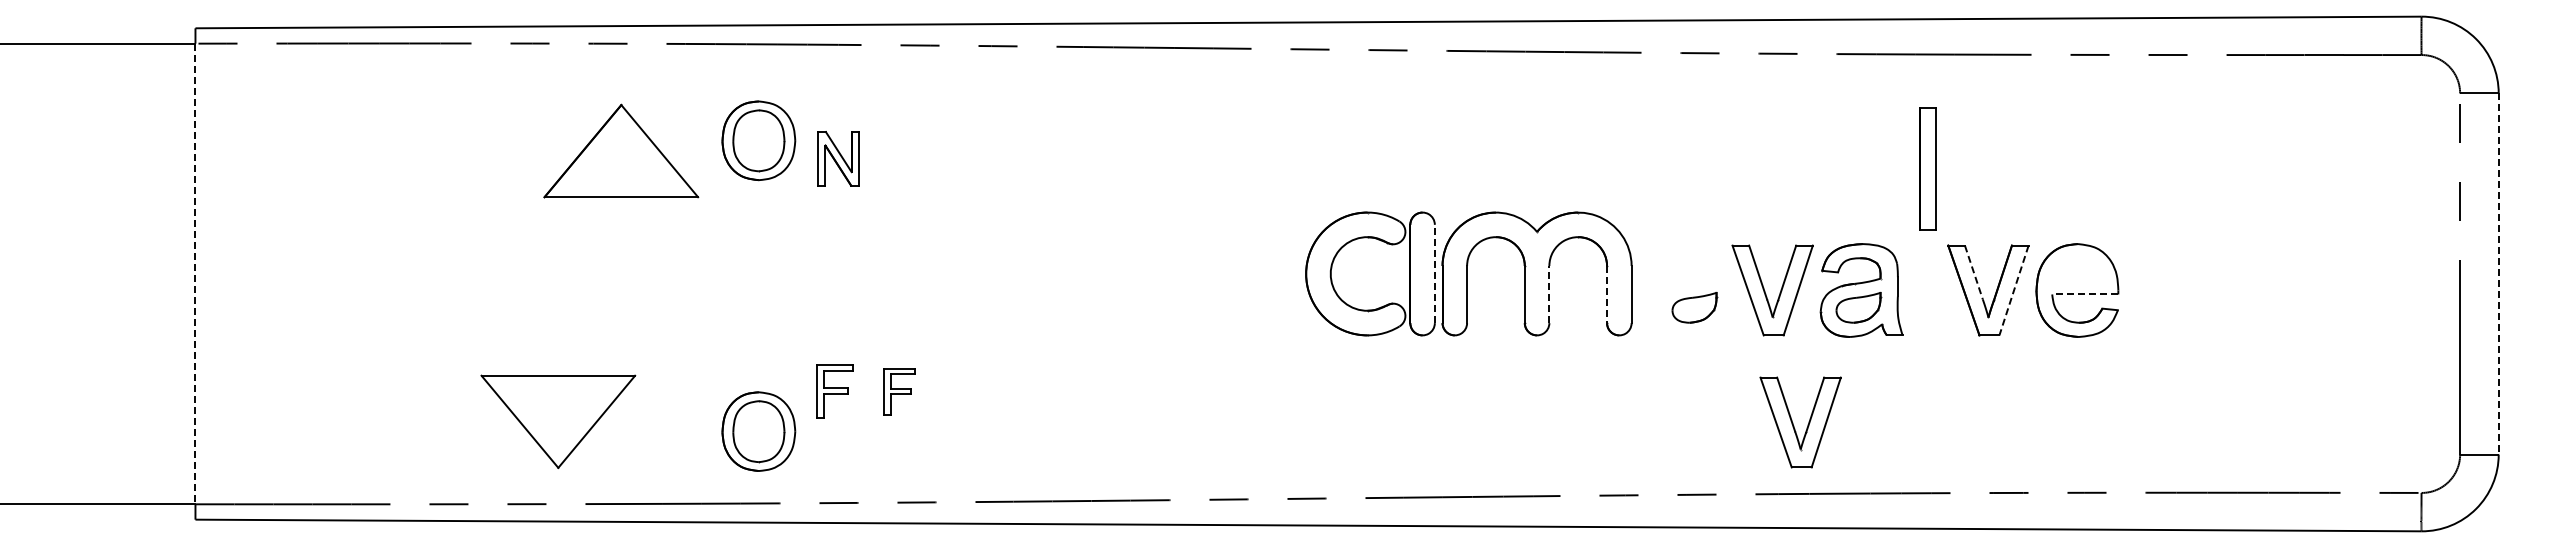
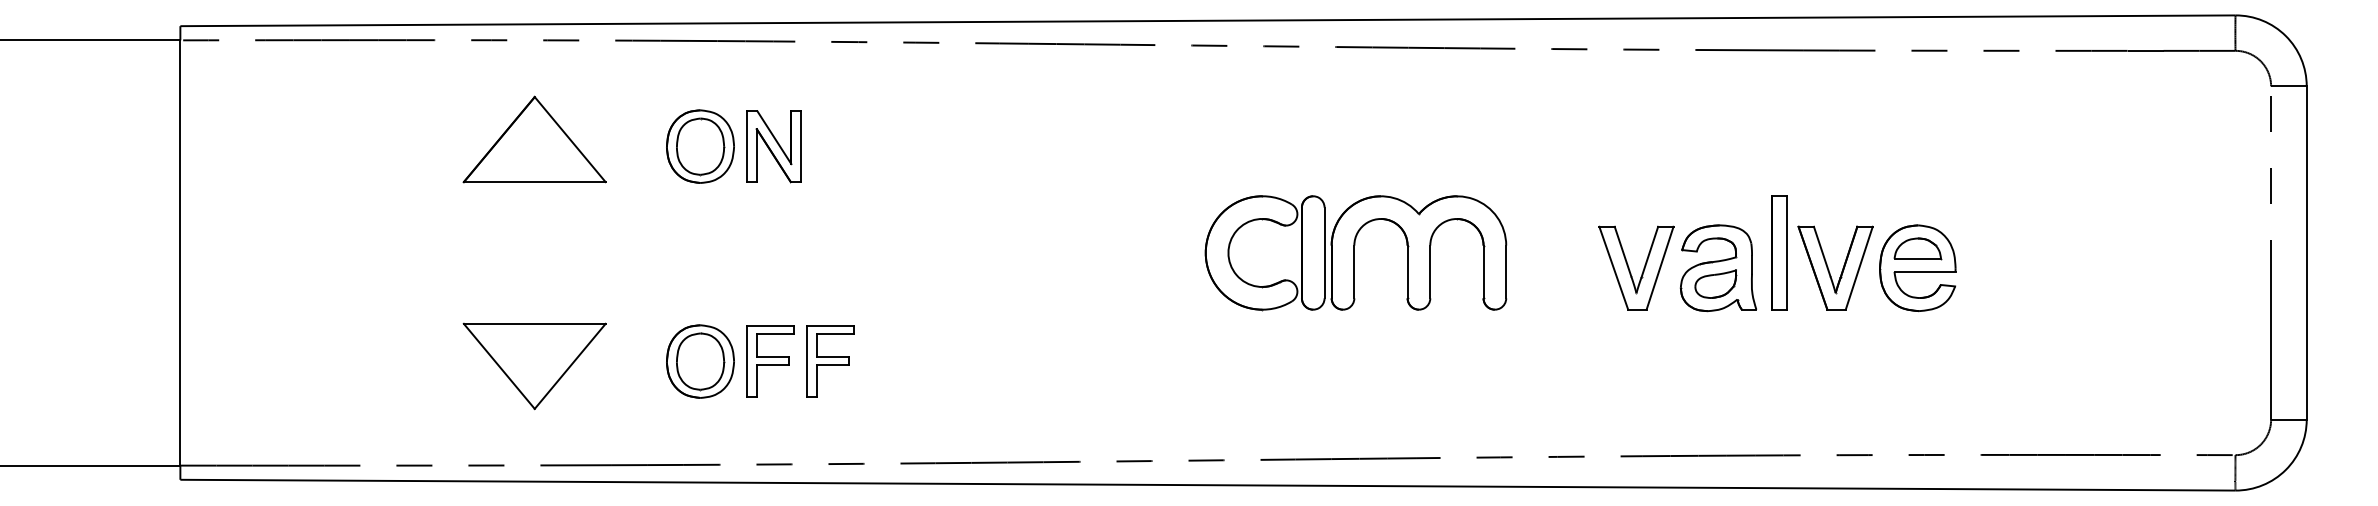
part: (758, 140) -> (700, 146), moved
part: (621, 150) -> (534, 138), moved
part: (838, 158) -> (774, 146), size x1.43
part: (1927, 168) -> (1779, 252), moved
part: (2077, 269) -> (1917, 248), added
line: (1974, 272) -> (1822, 251), dashed -> solid
line: (1434, 273) -> (1324, 252), dashed -> solid
line: (195, 274) -> (180, 253), dashed -> solid
line: (2498, 274) -> (2306, 253), dashed -> solid
line: (2013, 290) -> (1858, 268), dashed -> solid
line: (1549, 294) -> (1430, 271), dashed -> solid
line: (1607, 294) -> (1483, 271), dashed -> solid
line: (2084, 294) -> (1924, 271), dashed -> solid
part: (1694, 307) -> (1564, 283), removed
part: (834, 391) -> (770, 361), size x1.43
part: (899, 391) -> (830, 361), size x1.67
part: (558, 421) -> (534, 366), moved
part: (1794, 425) -> (1656, 392), removed
part: (758, 431) -> (700, 361), moved

